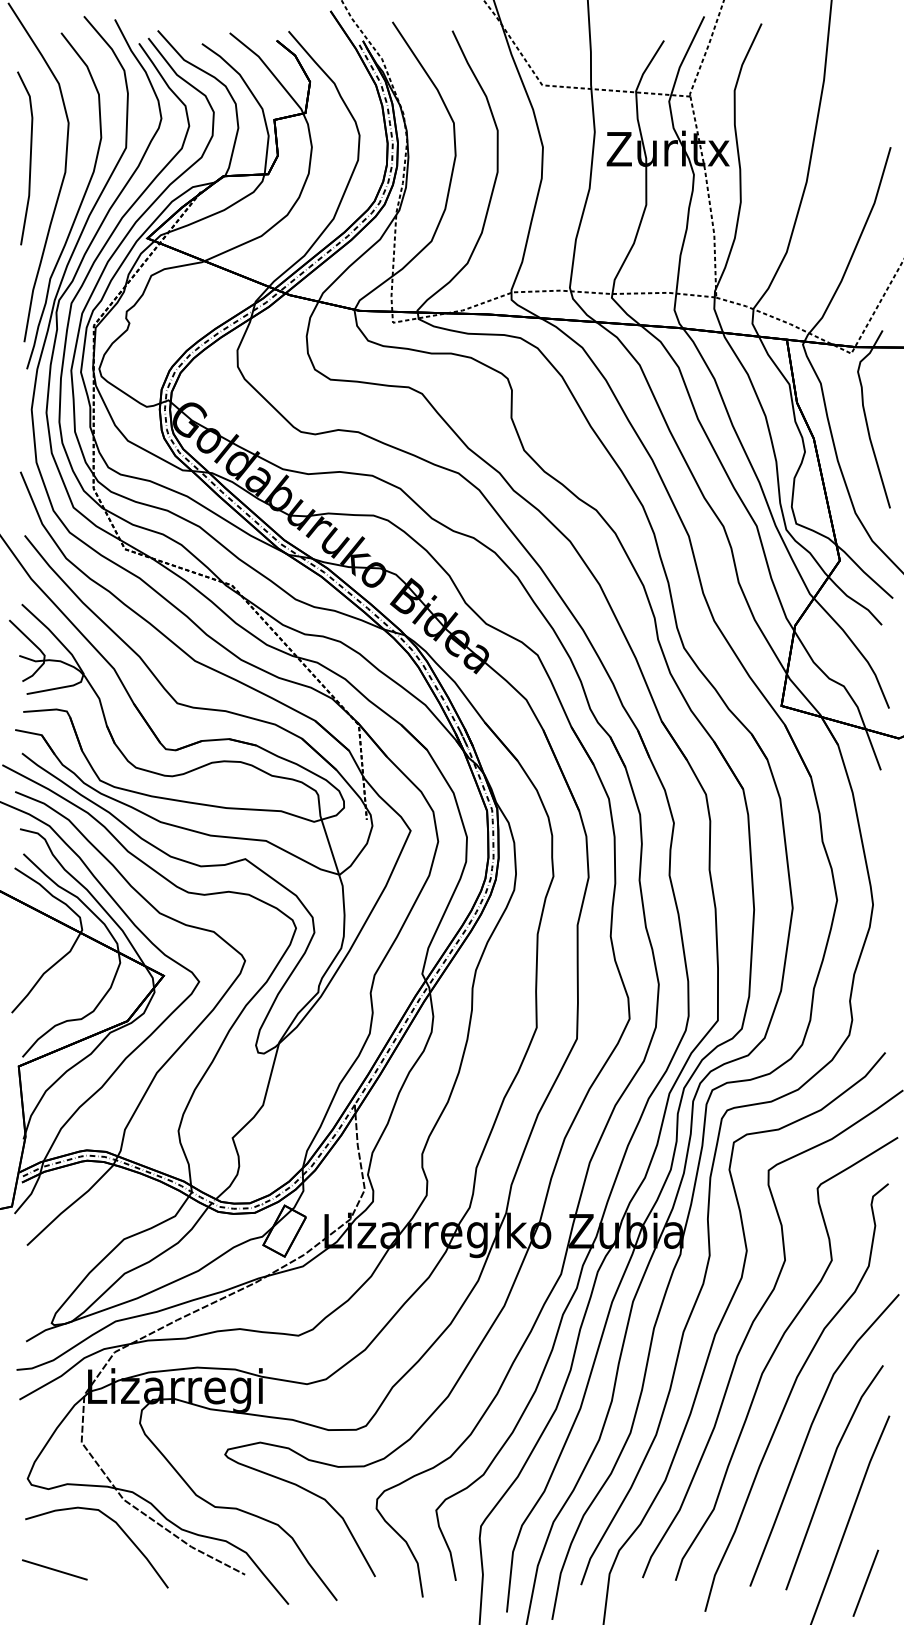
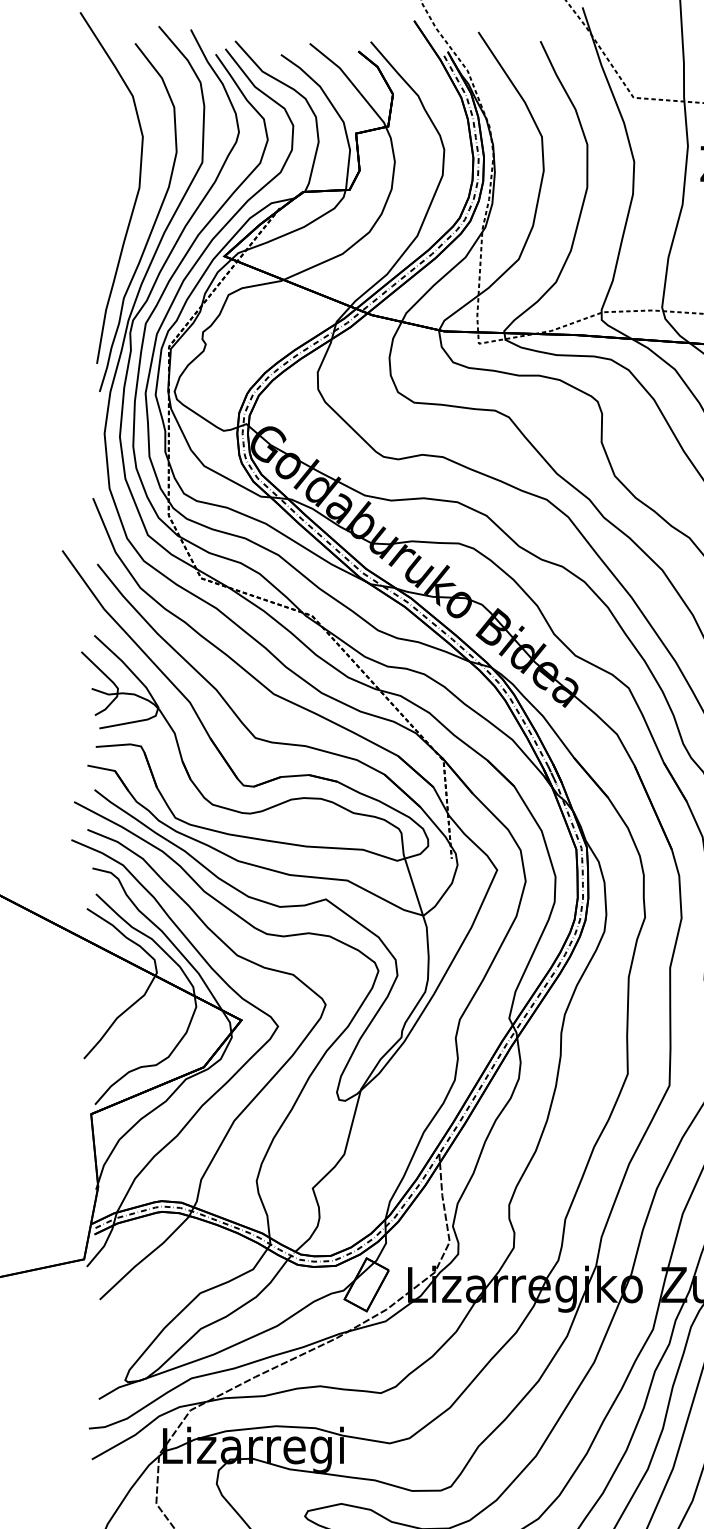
line: (29, 158) -> (102, 173), removed

